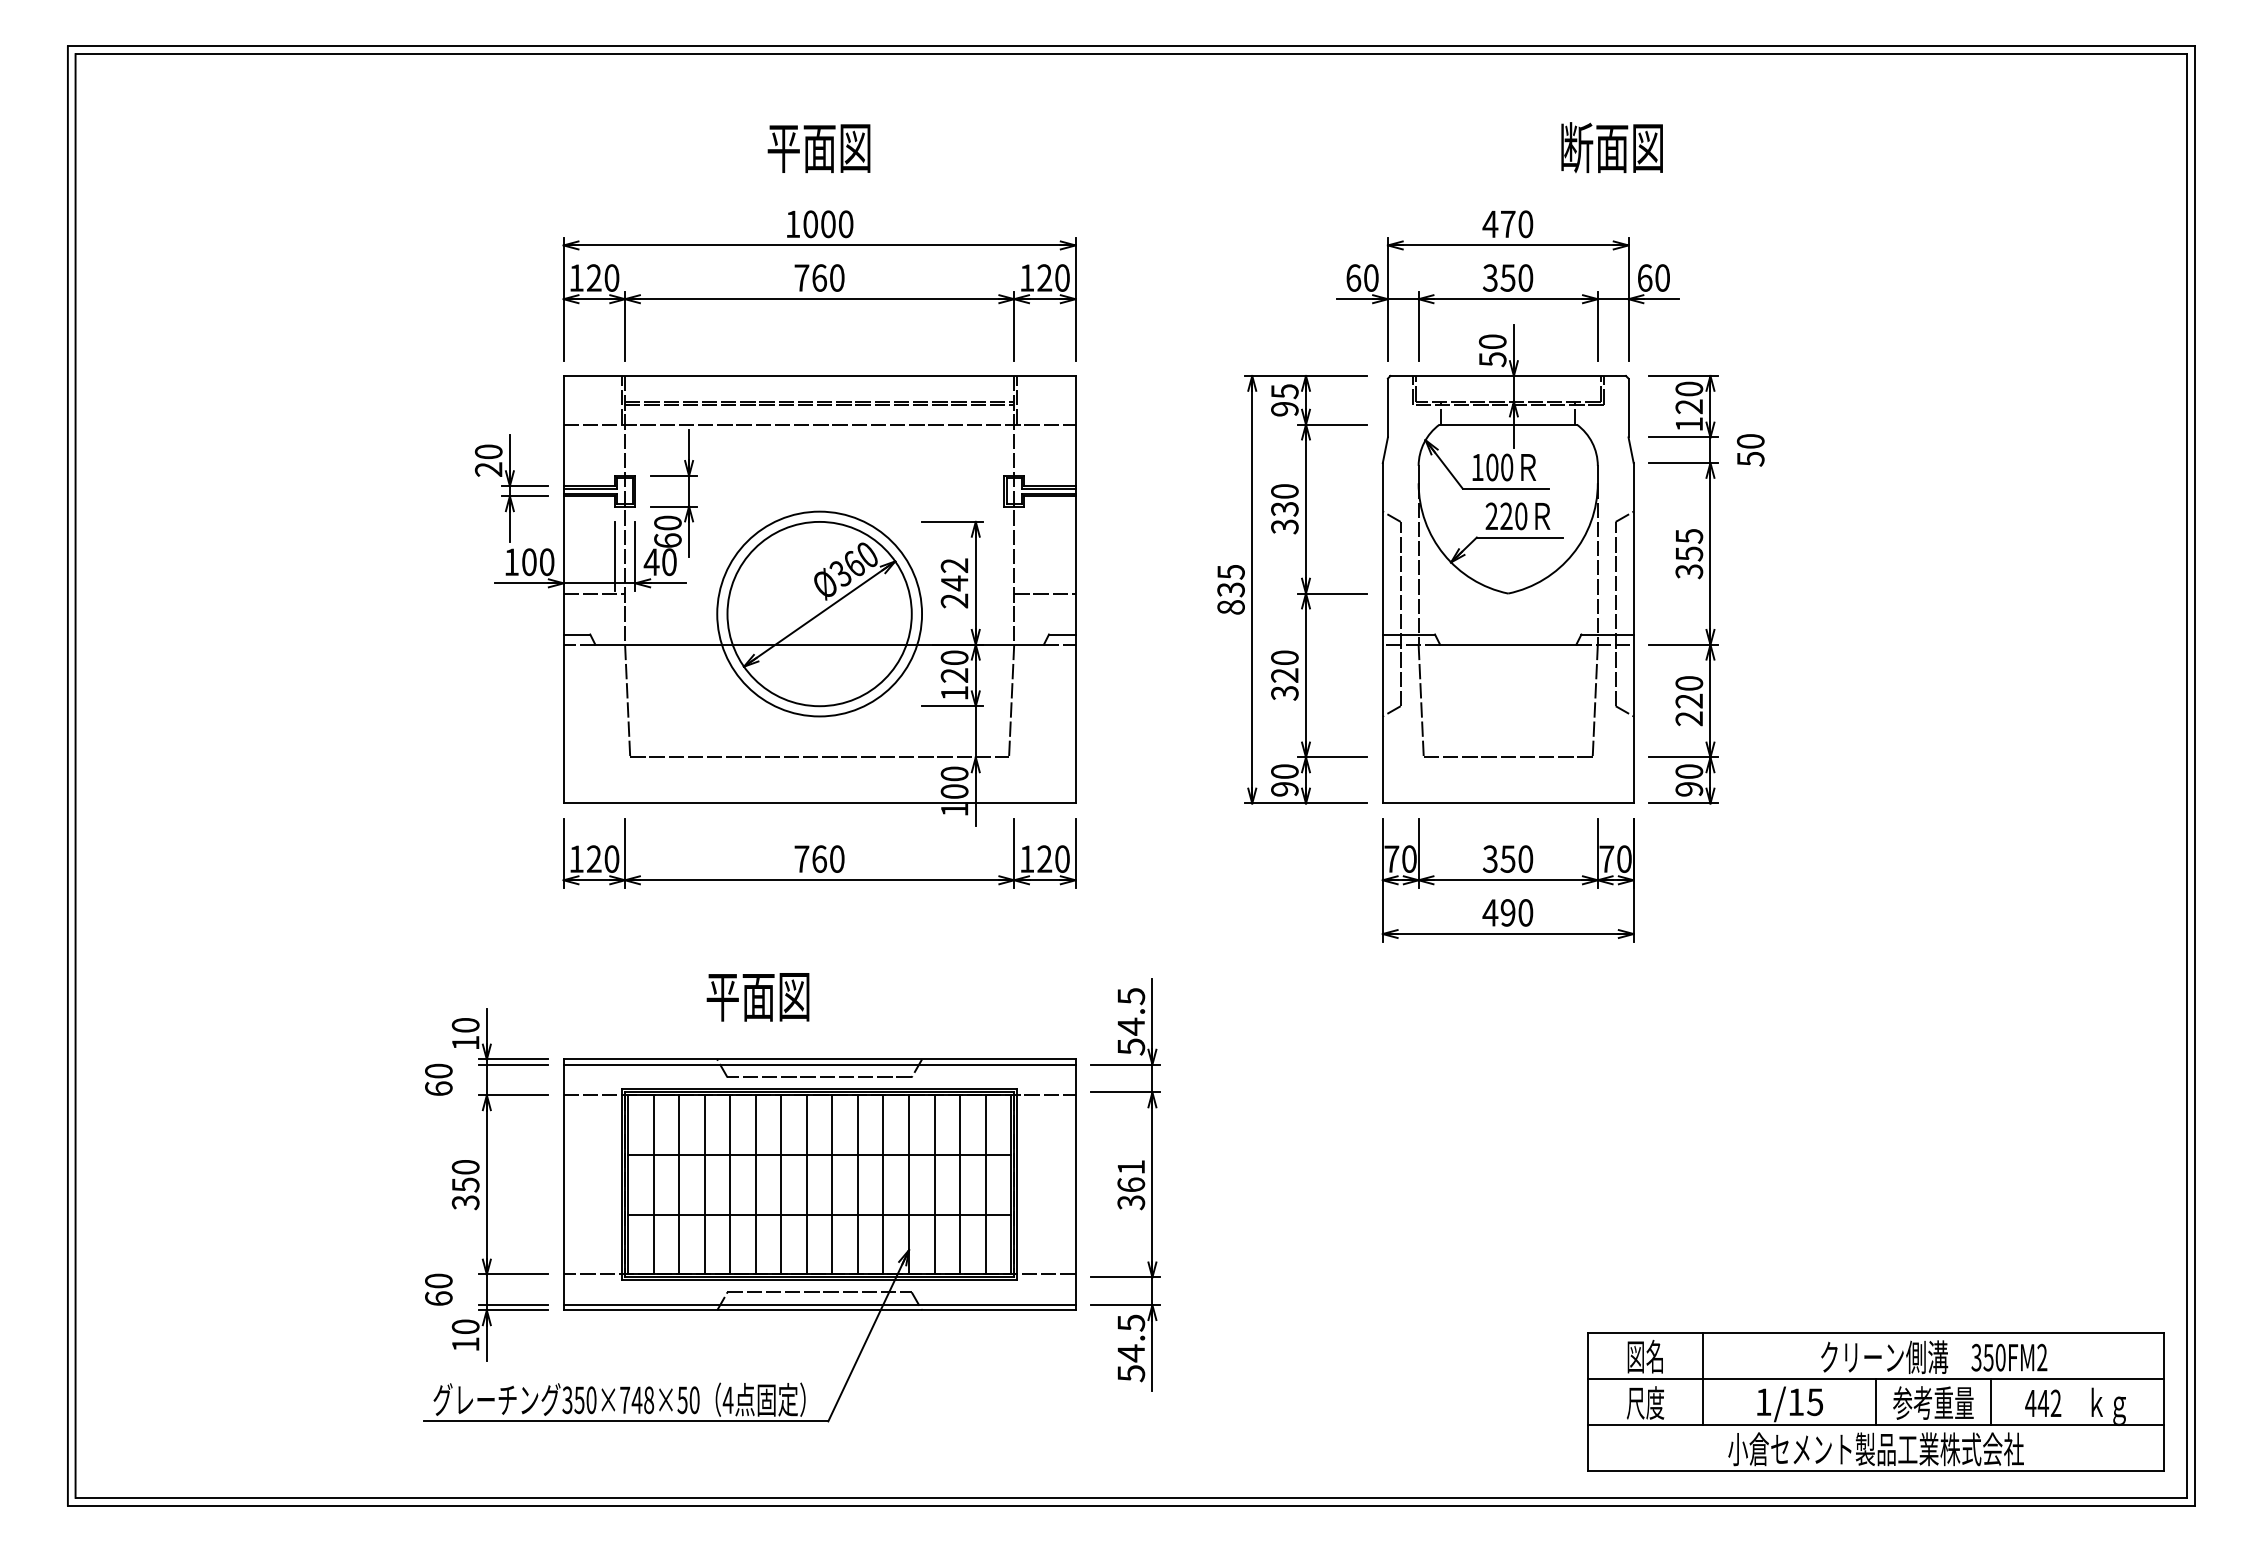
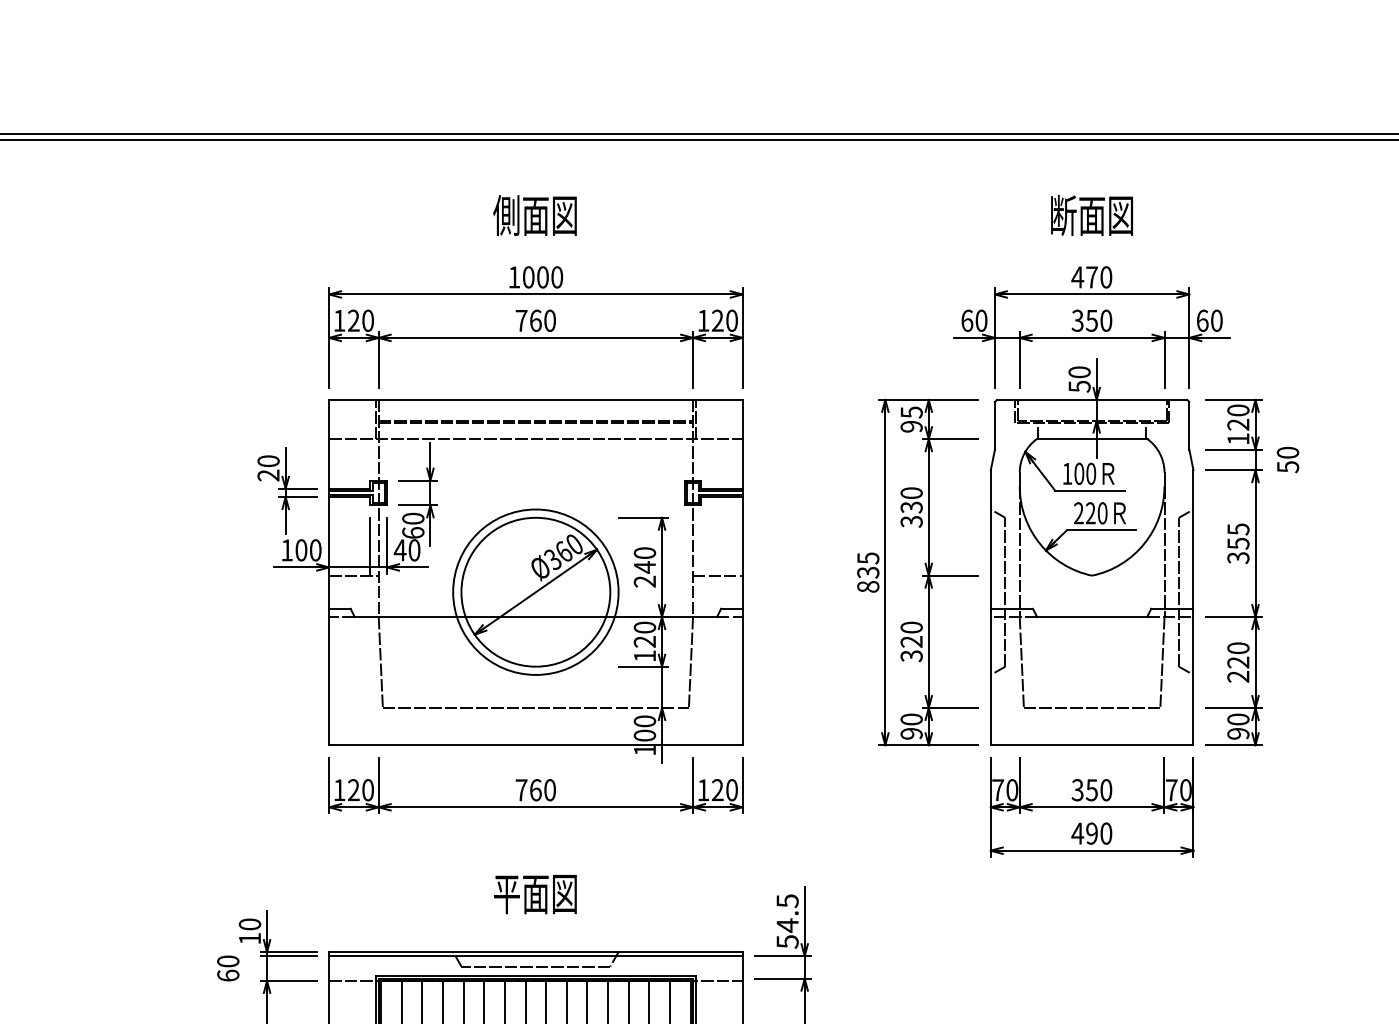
text: (782, 147) -> (505, 215), 平面図 -> 側面図
text: (1611, 147) -> (1091, 215), moved
text: (954, 565) -> (644, 553), 242 -> 240
text: (757, 997) -> (534, 894), moved

